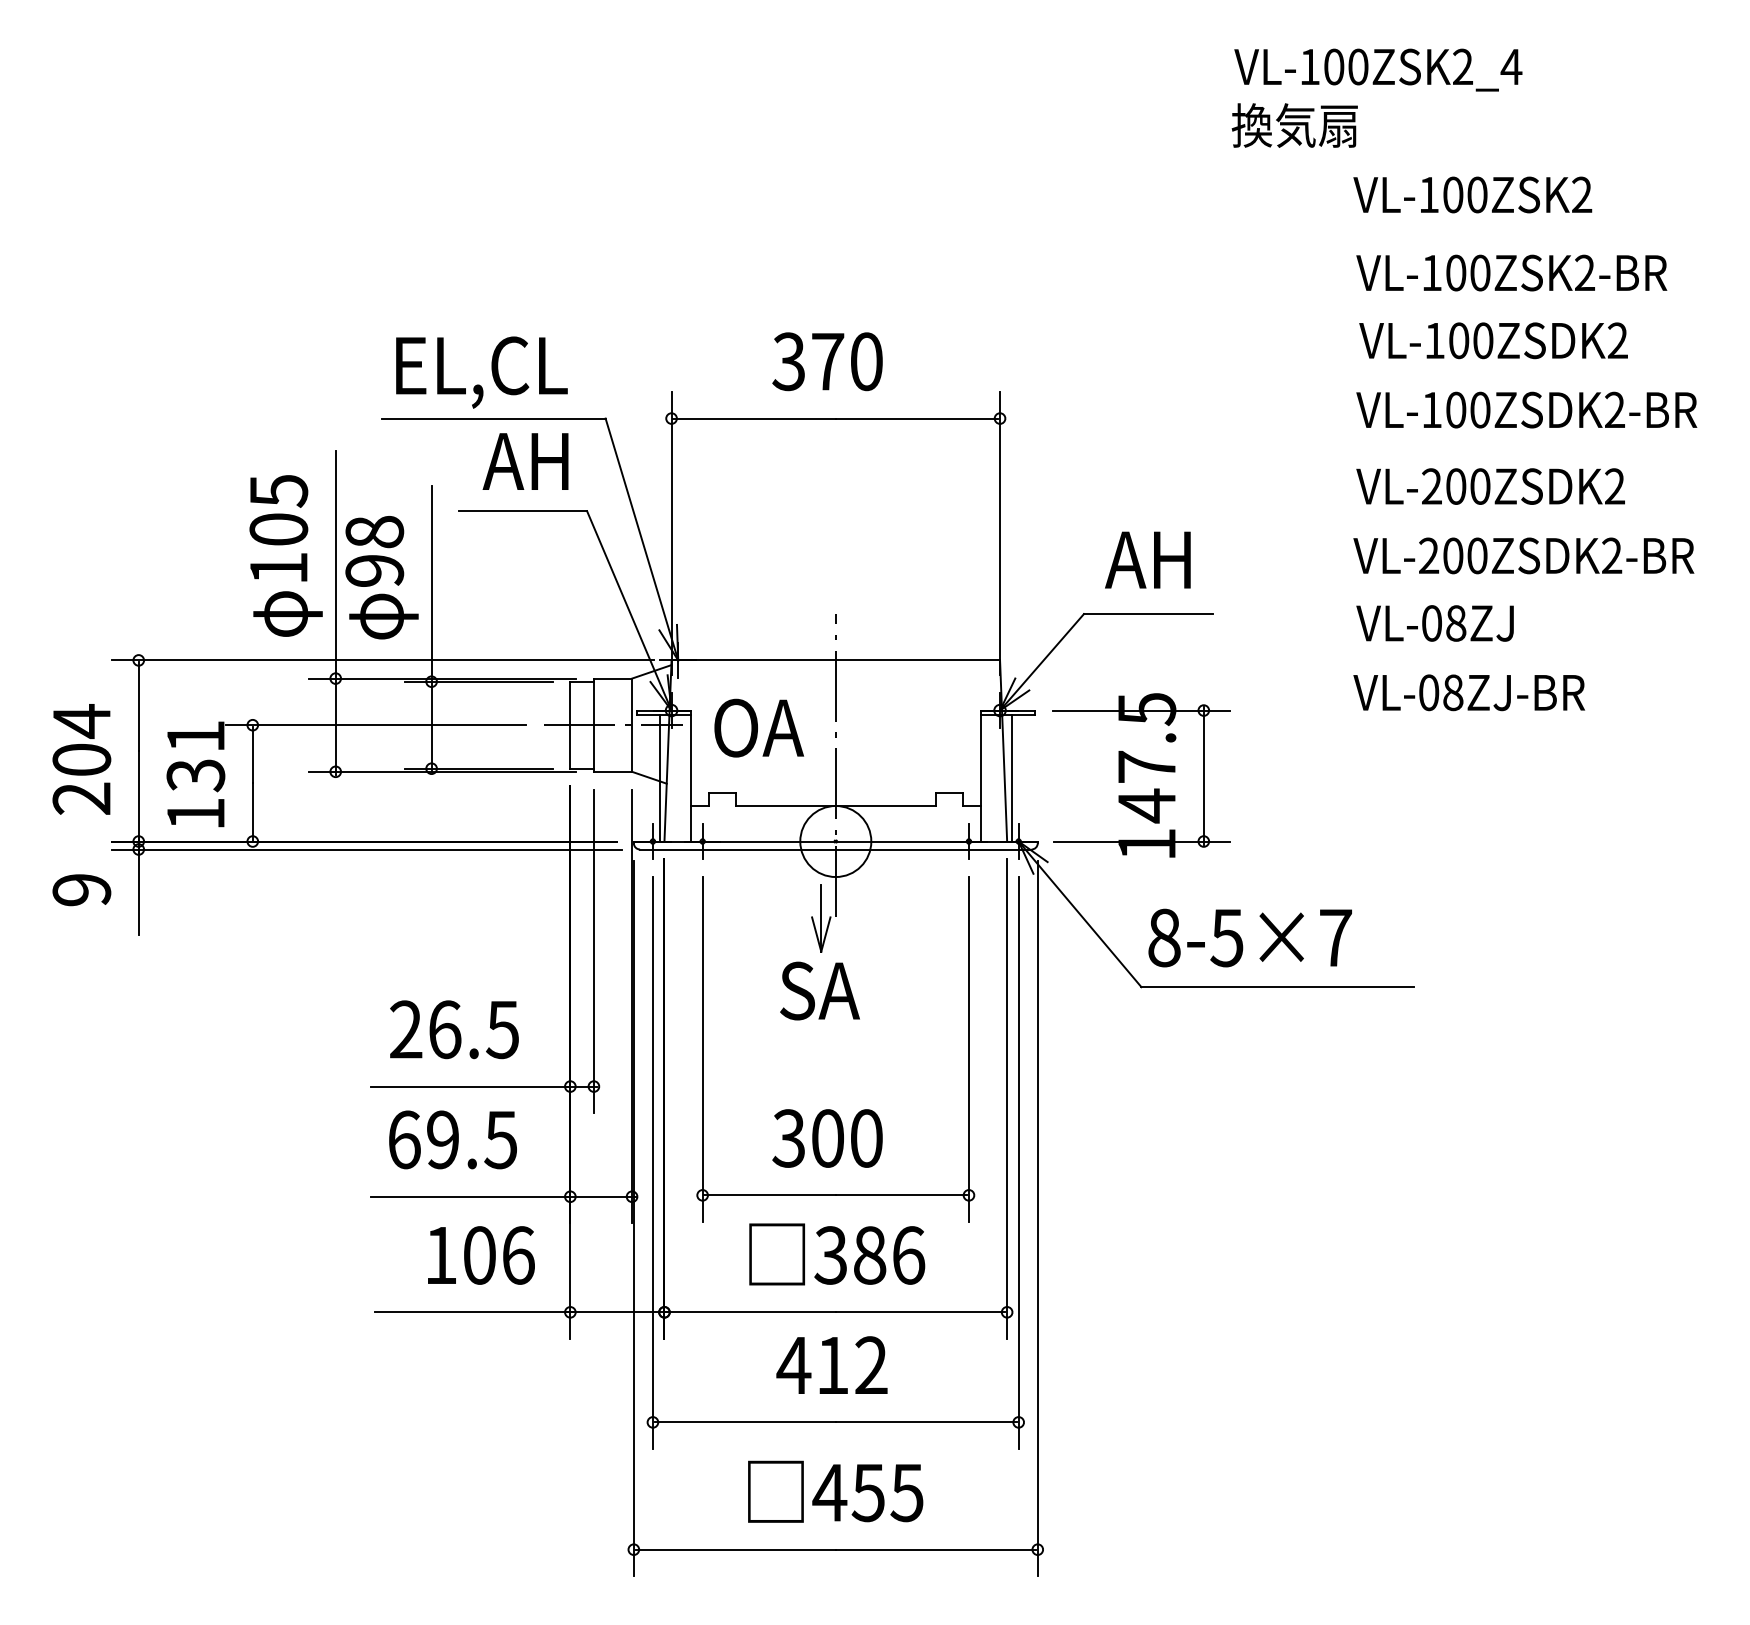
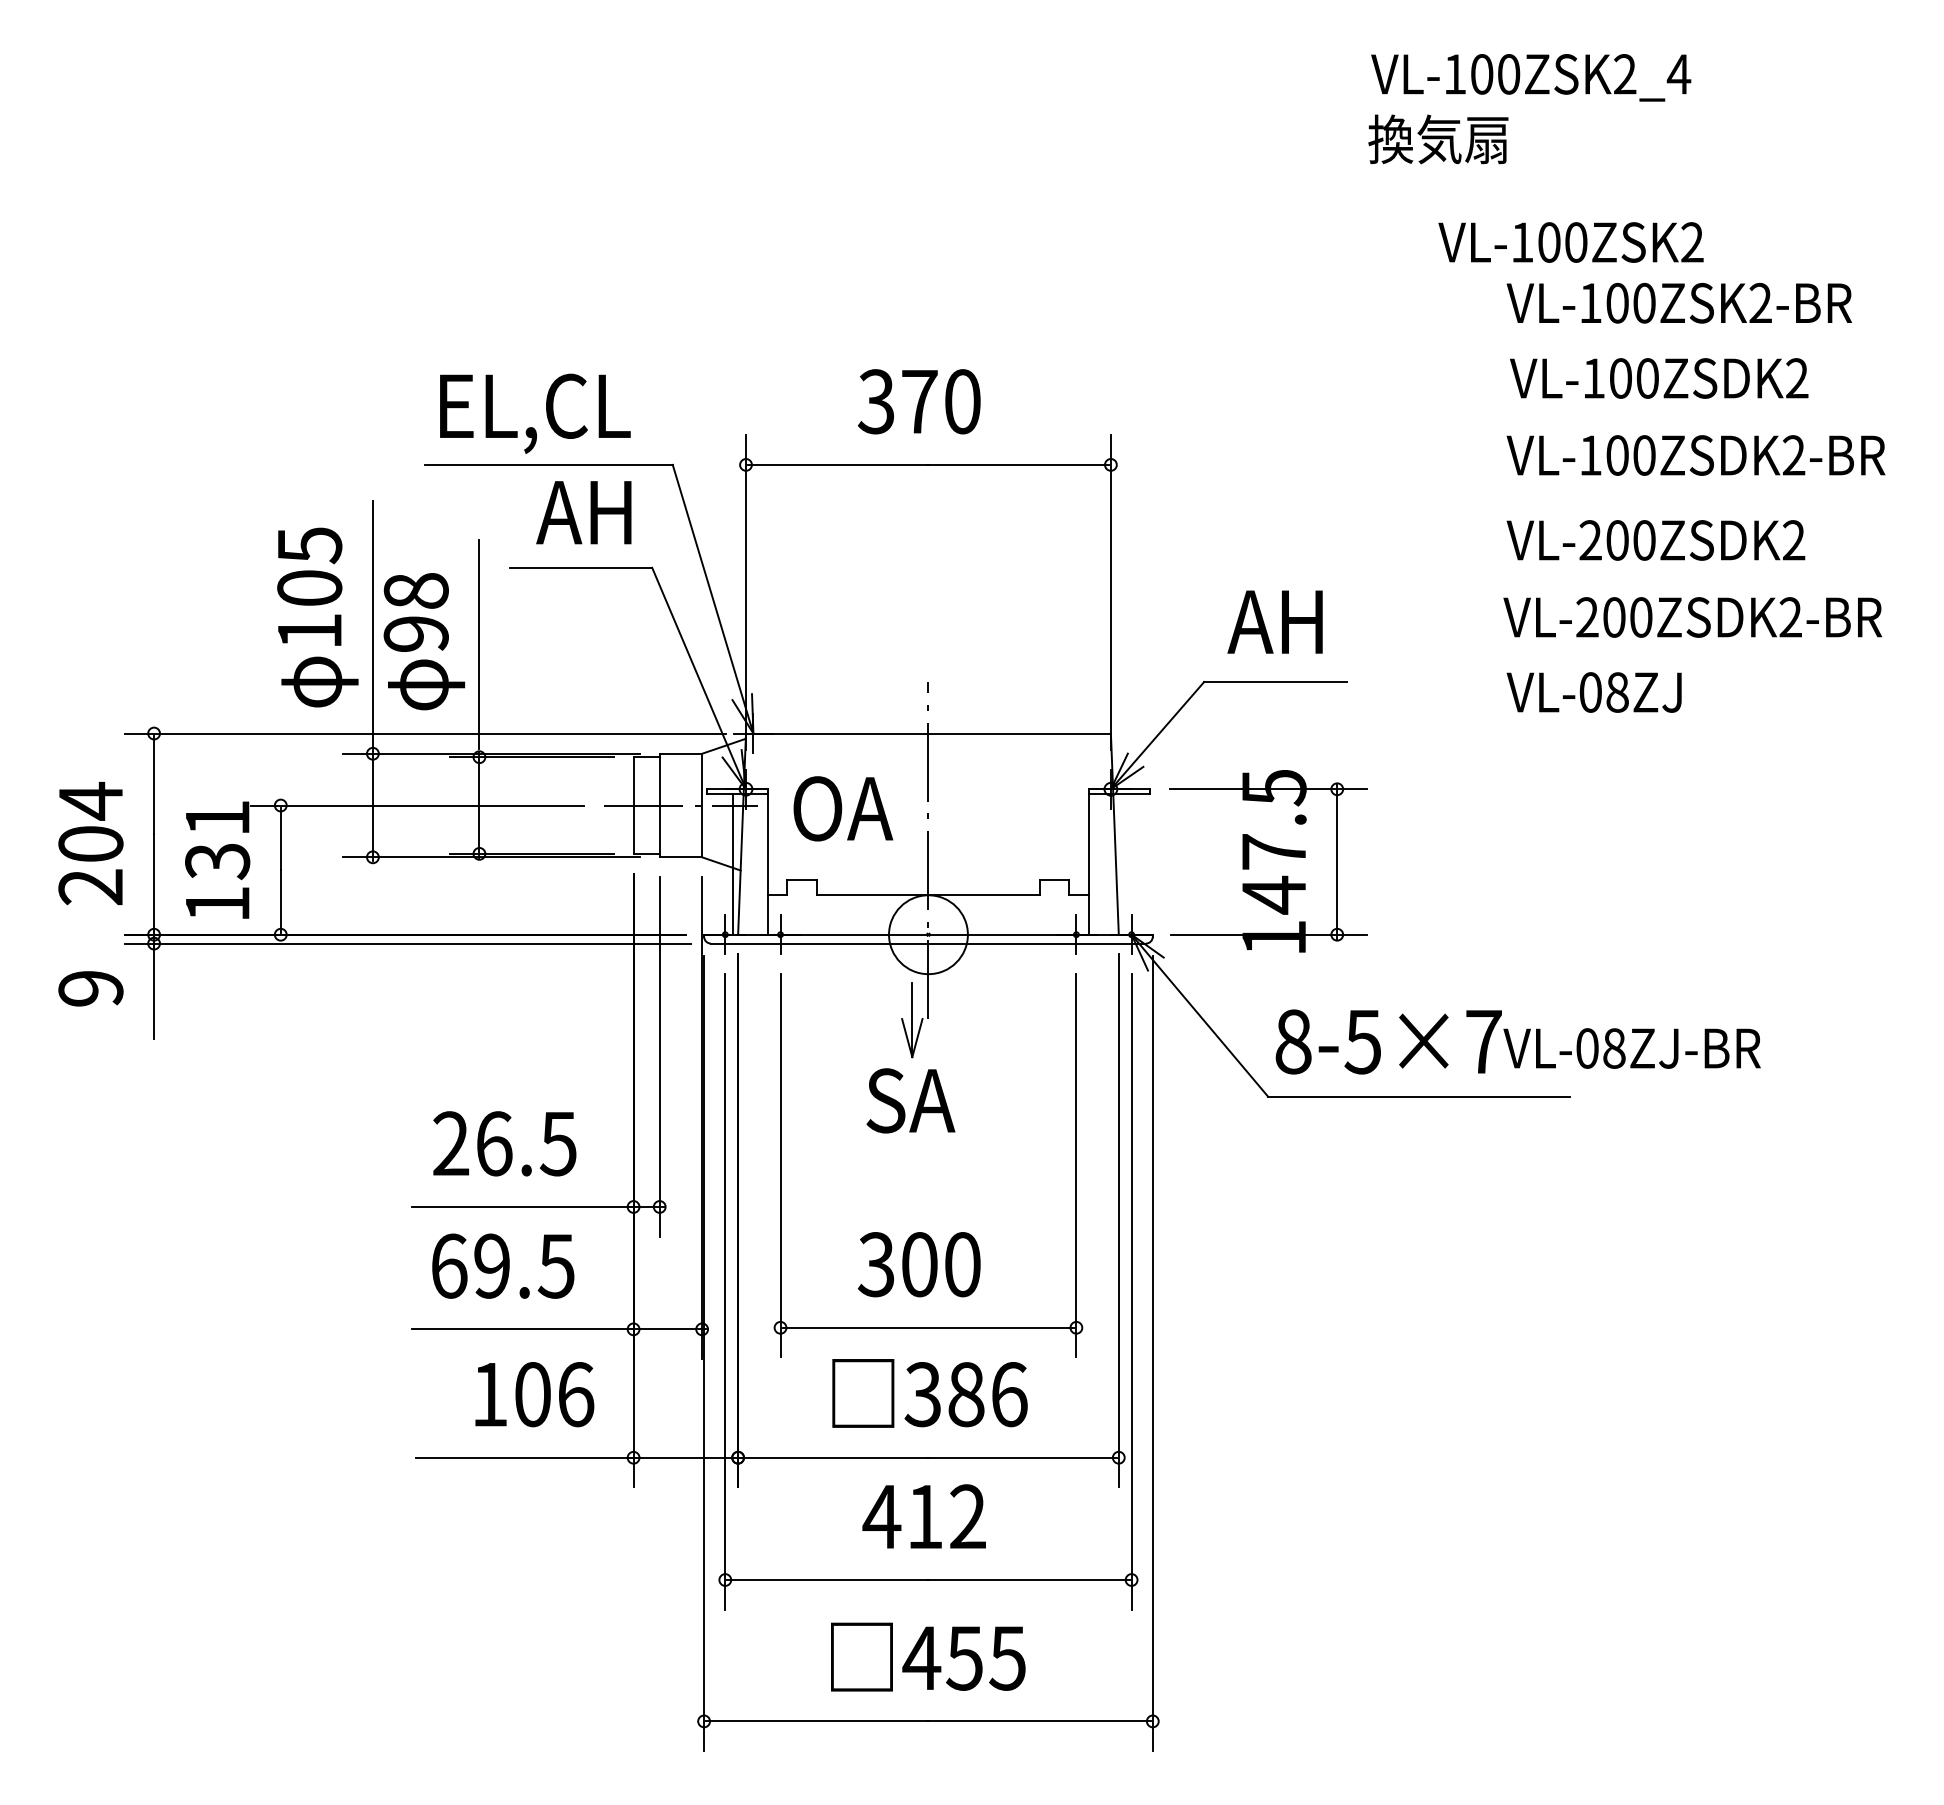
text: (1472, 194) -> (1570, 242), moved
text: (1468, 692) -> (1631, 1048), moved
line: (1011, 778) -> (1123, 864), removed

